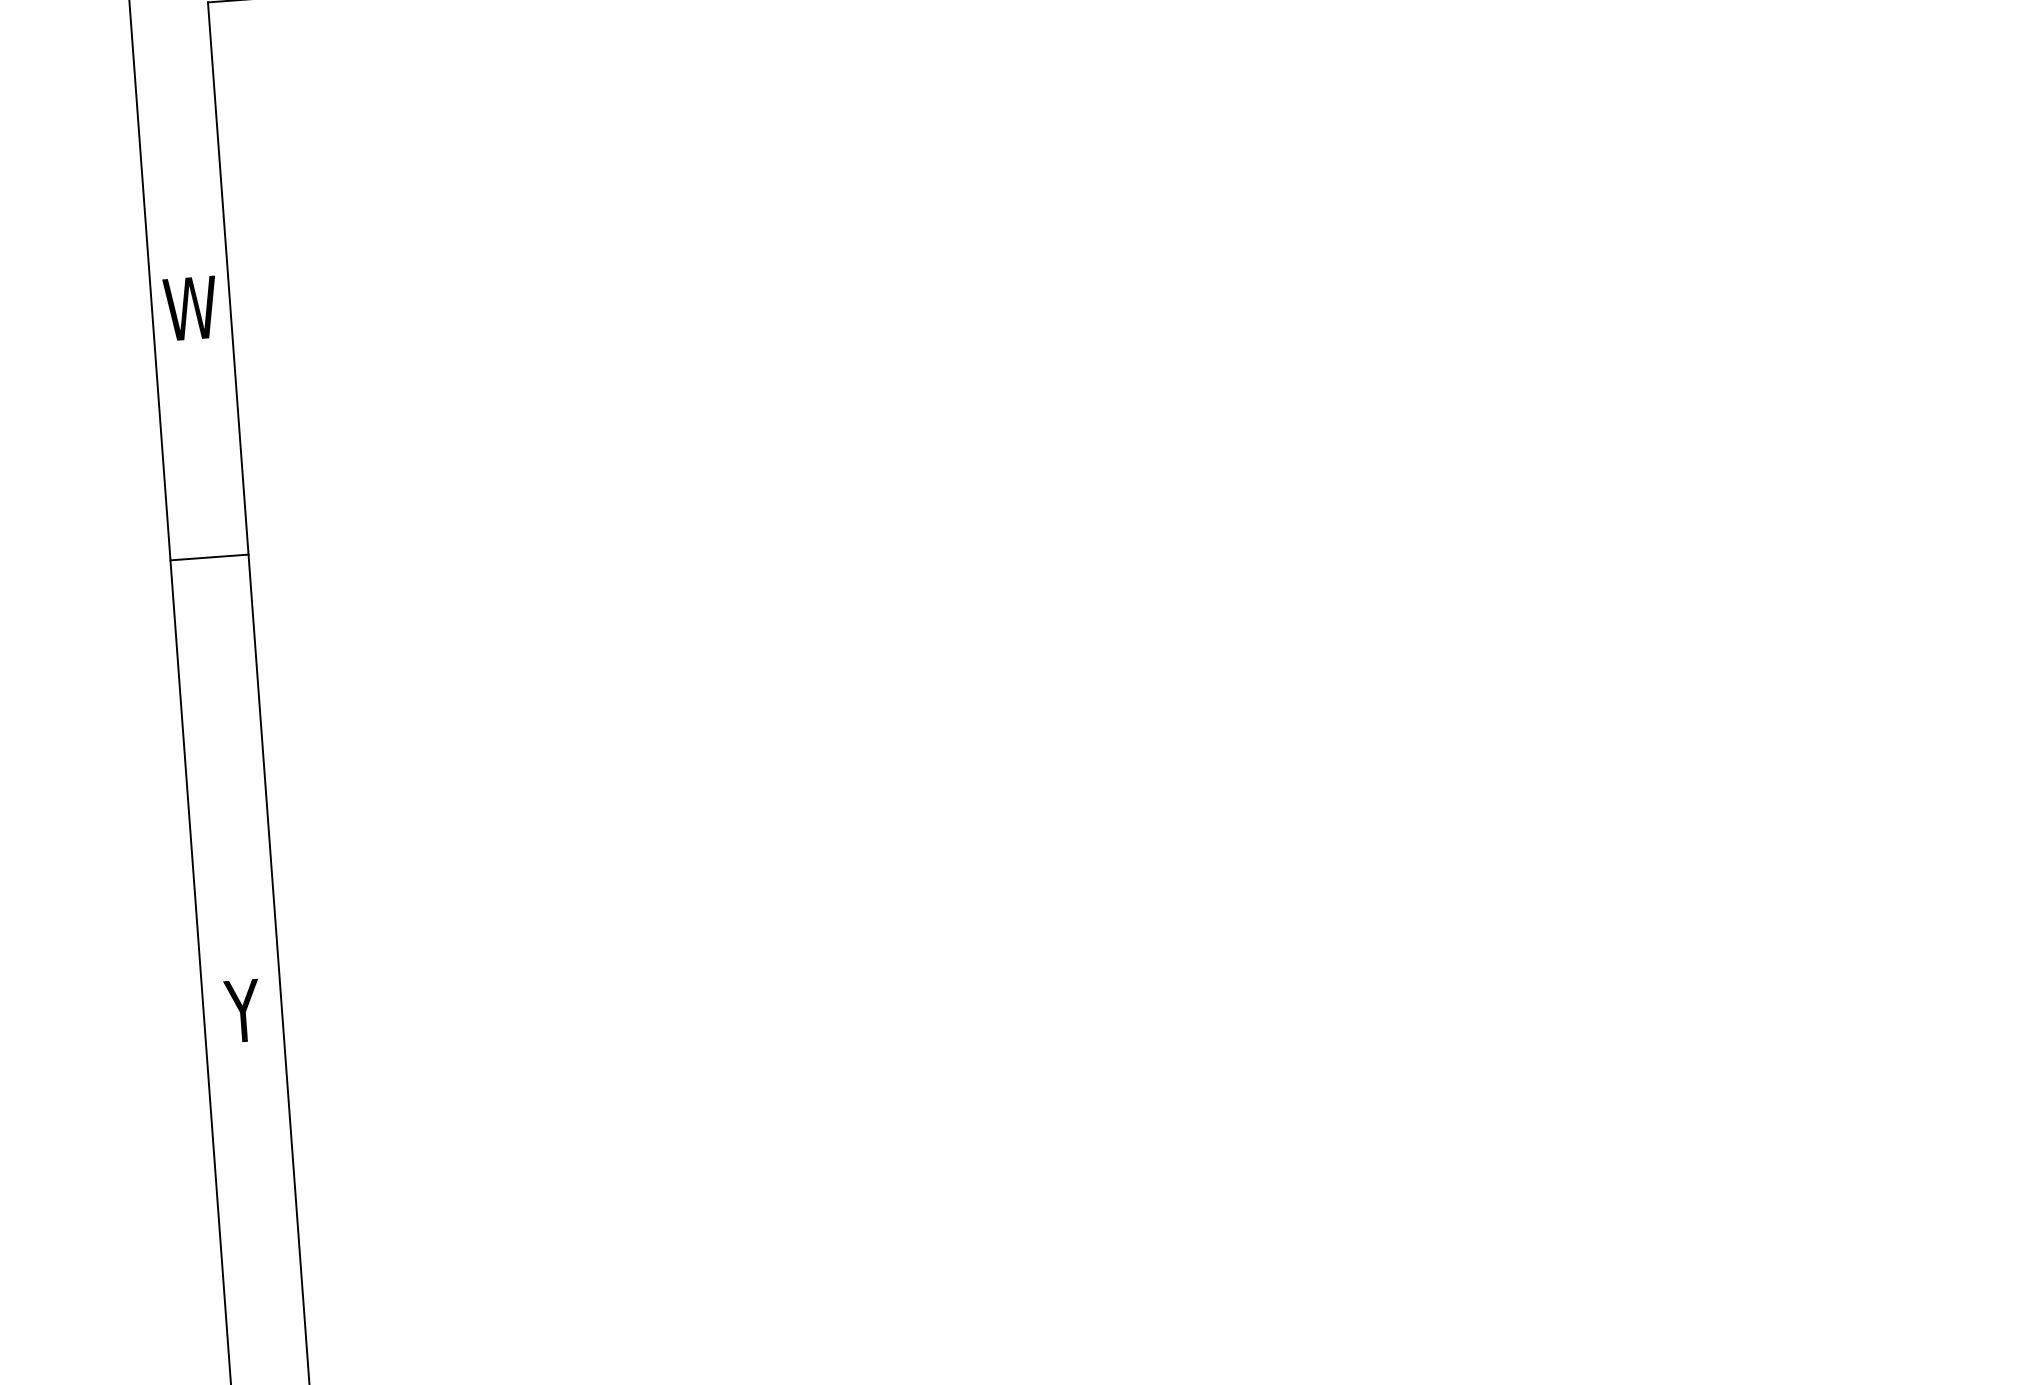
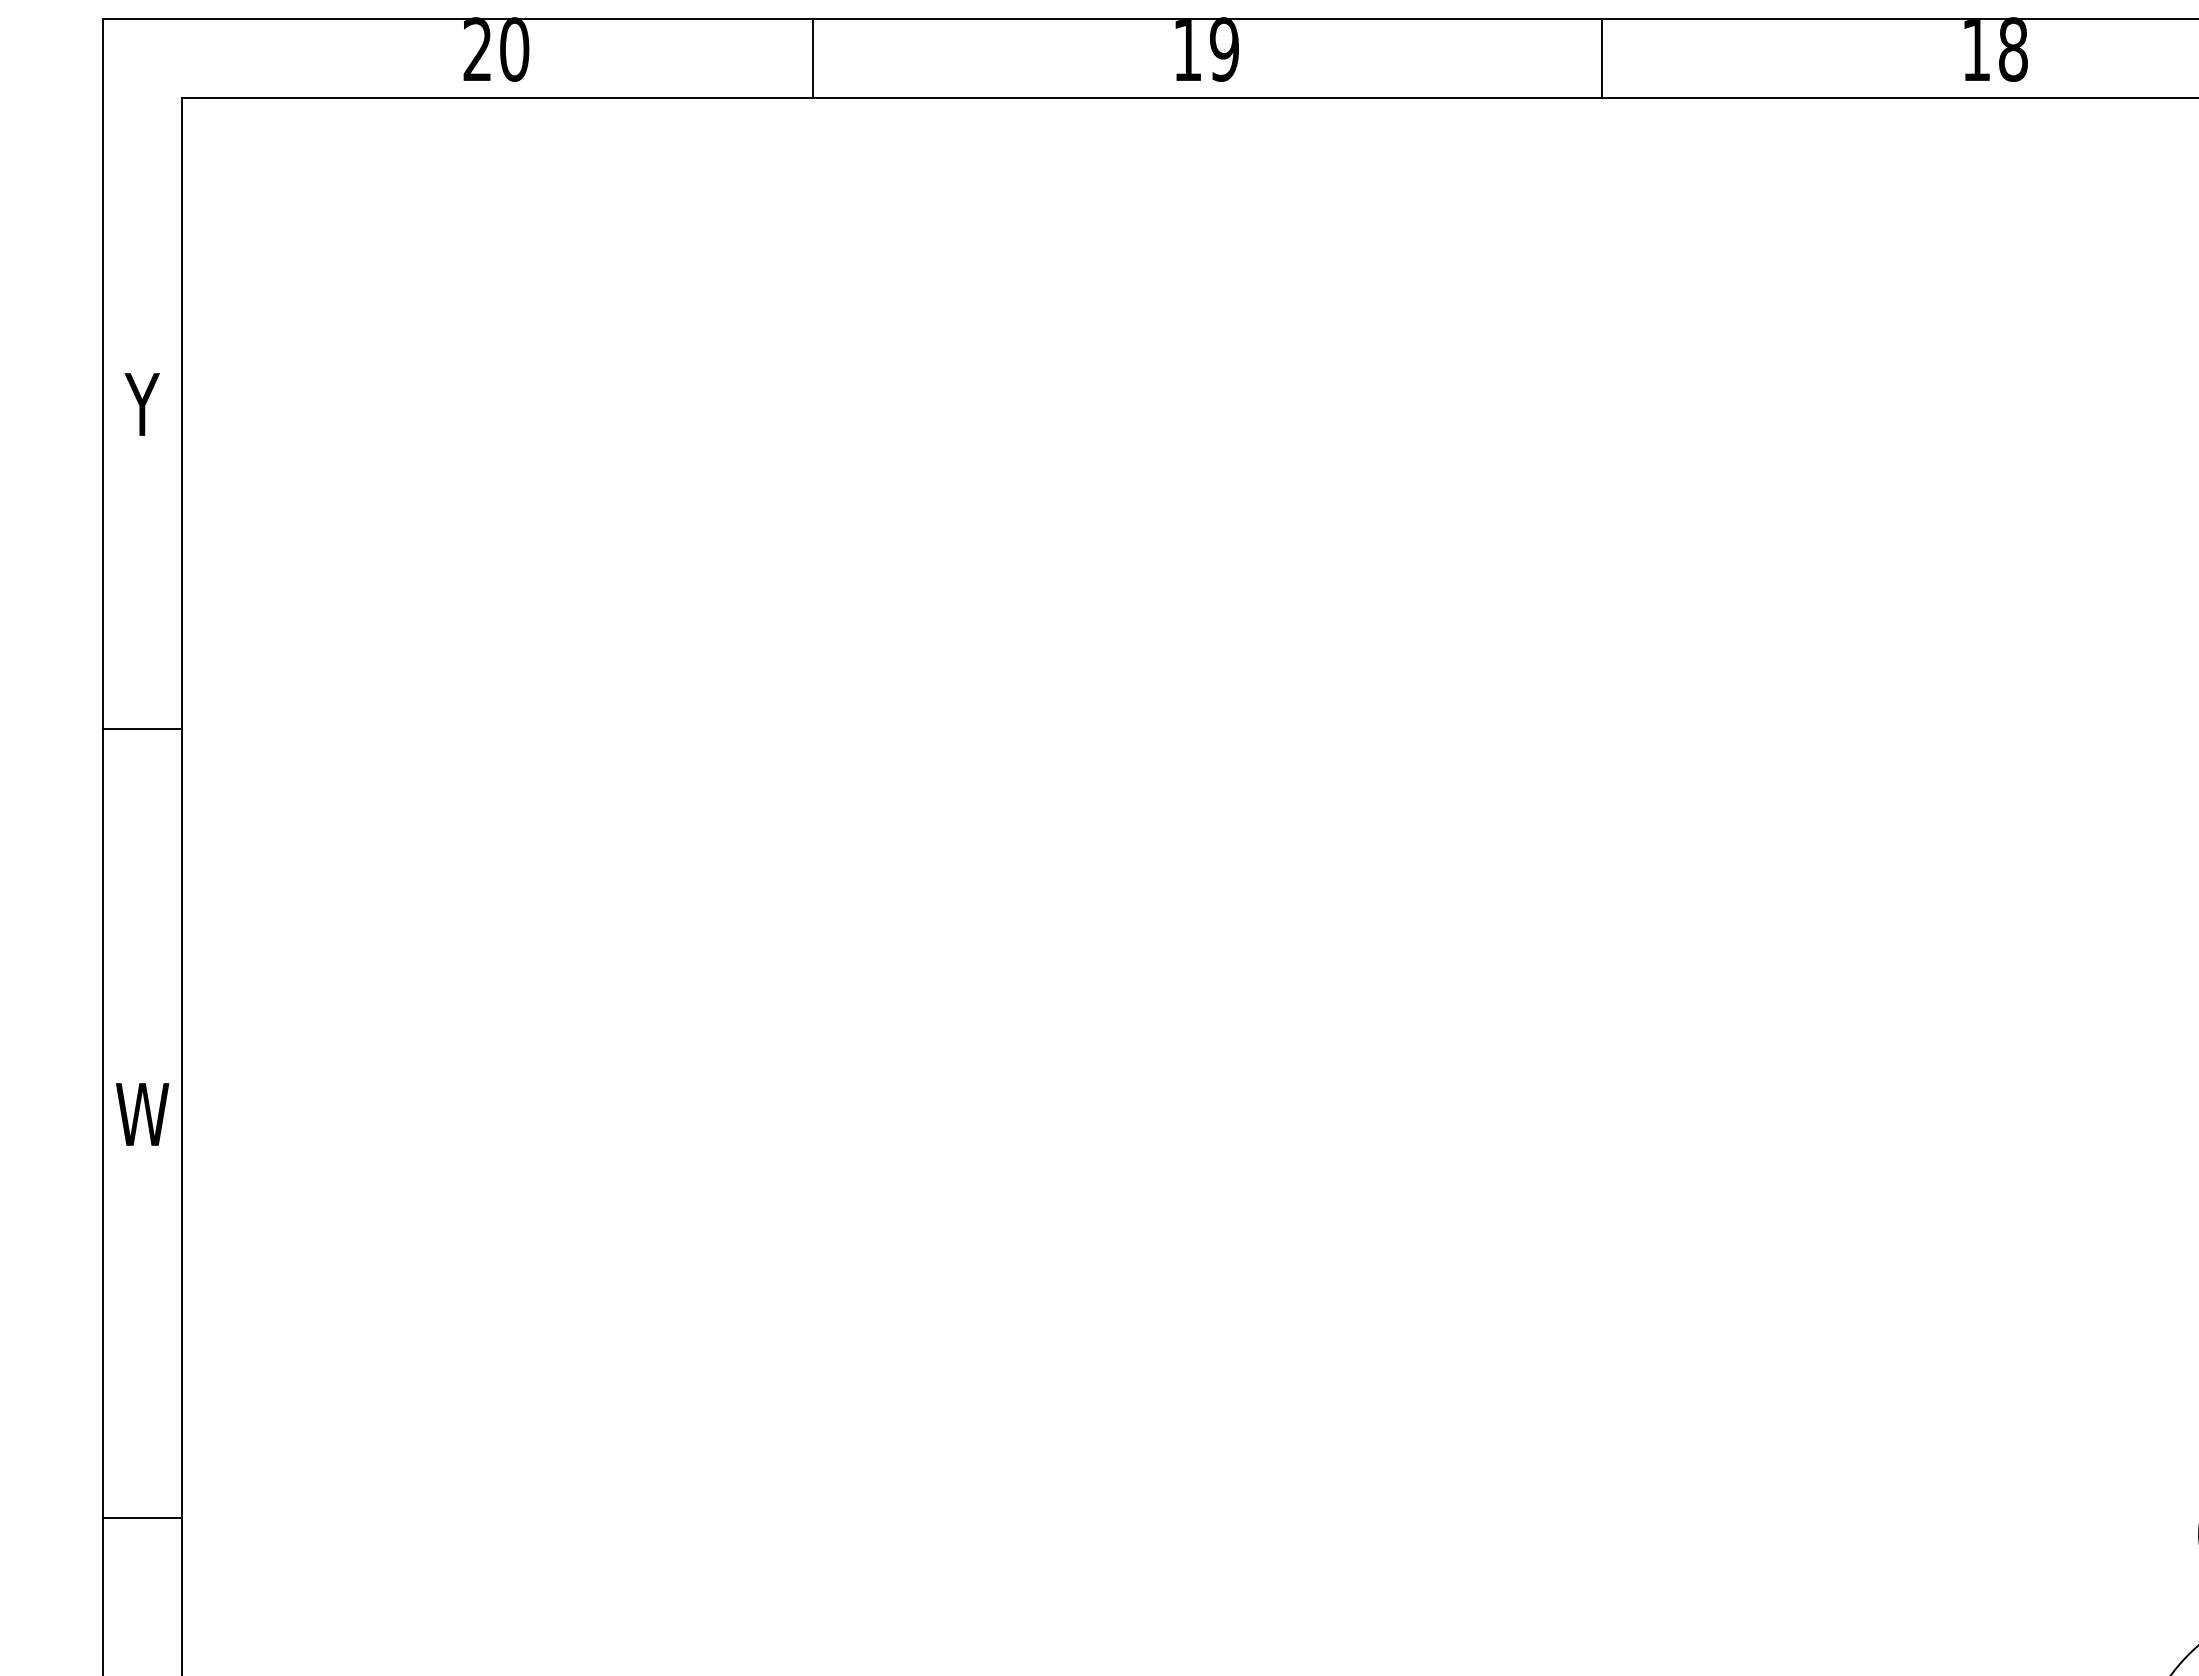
text: (190, 308) -> (141, 404), W -> Y
line: (209, 557) -> (142, 729), moved
text: (242, 1011) -> (142, 1114), Y -> W

